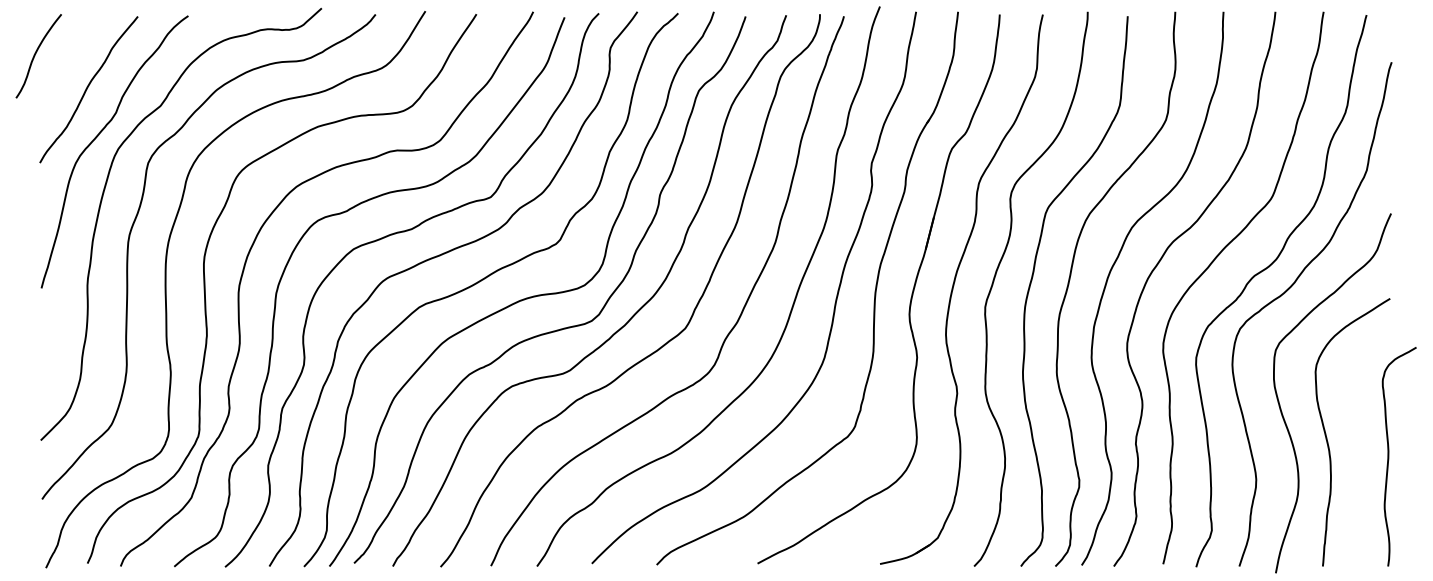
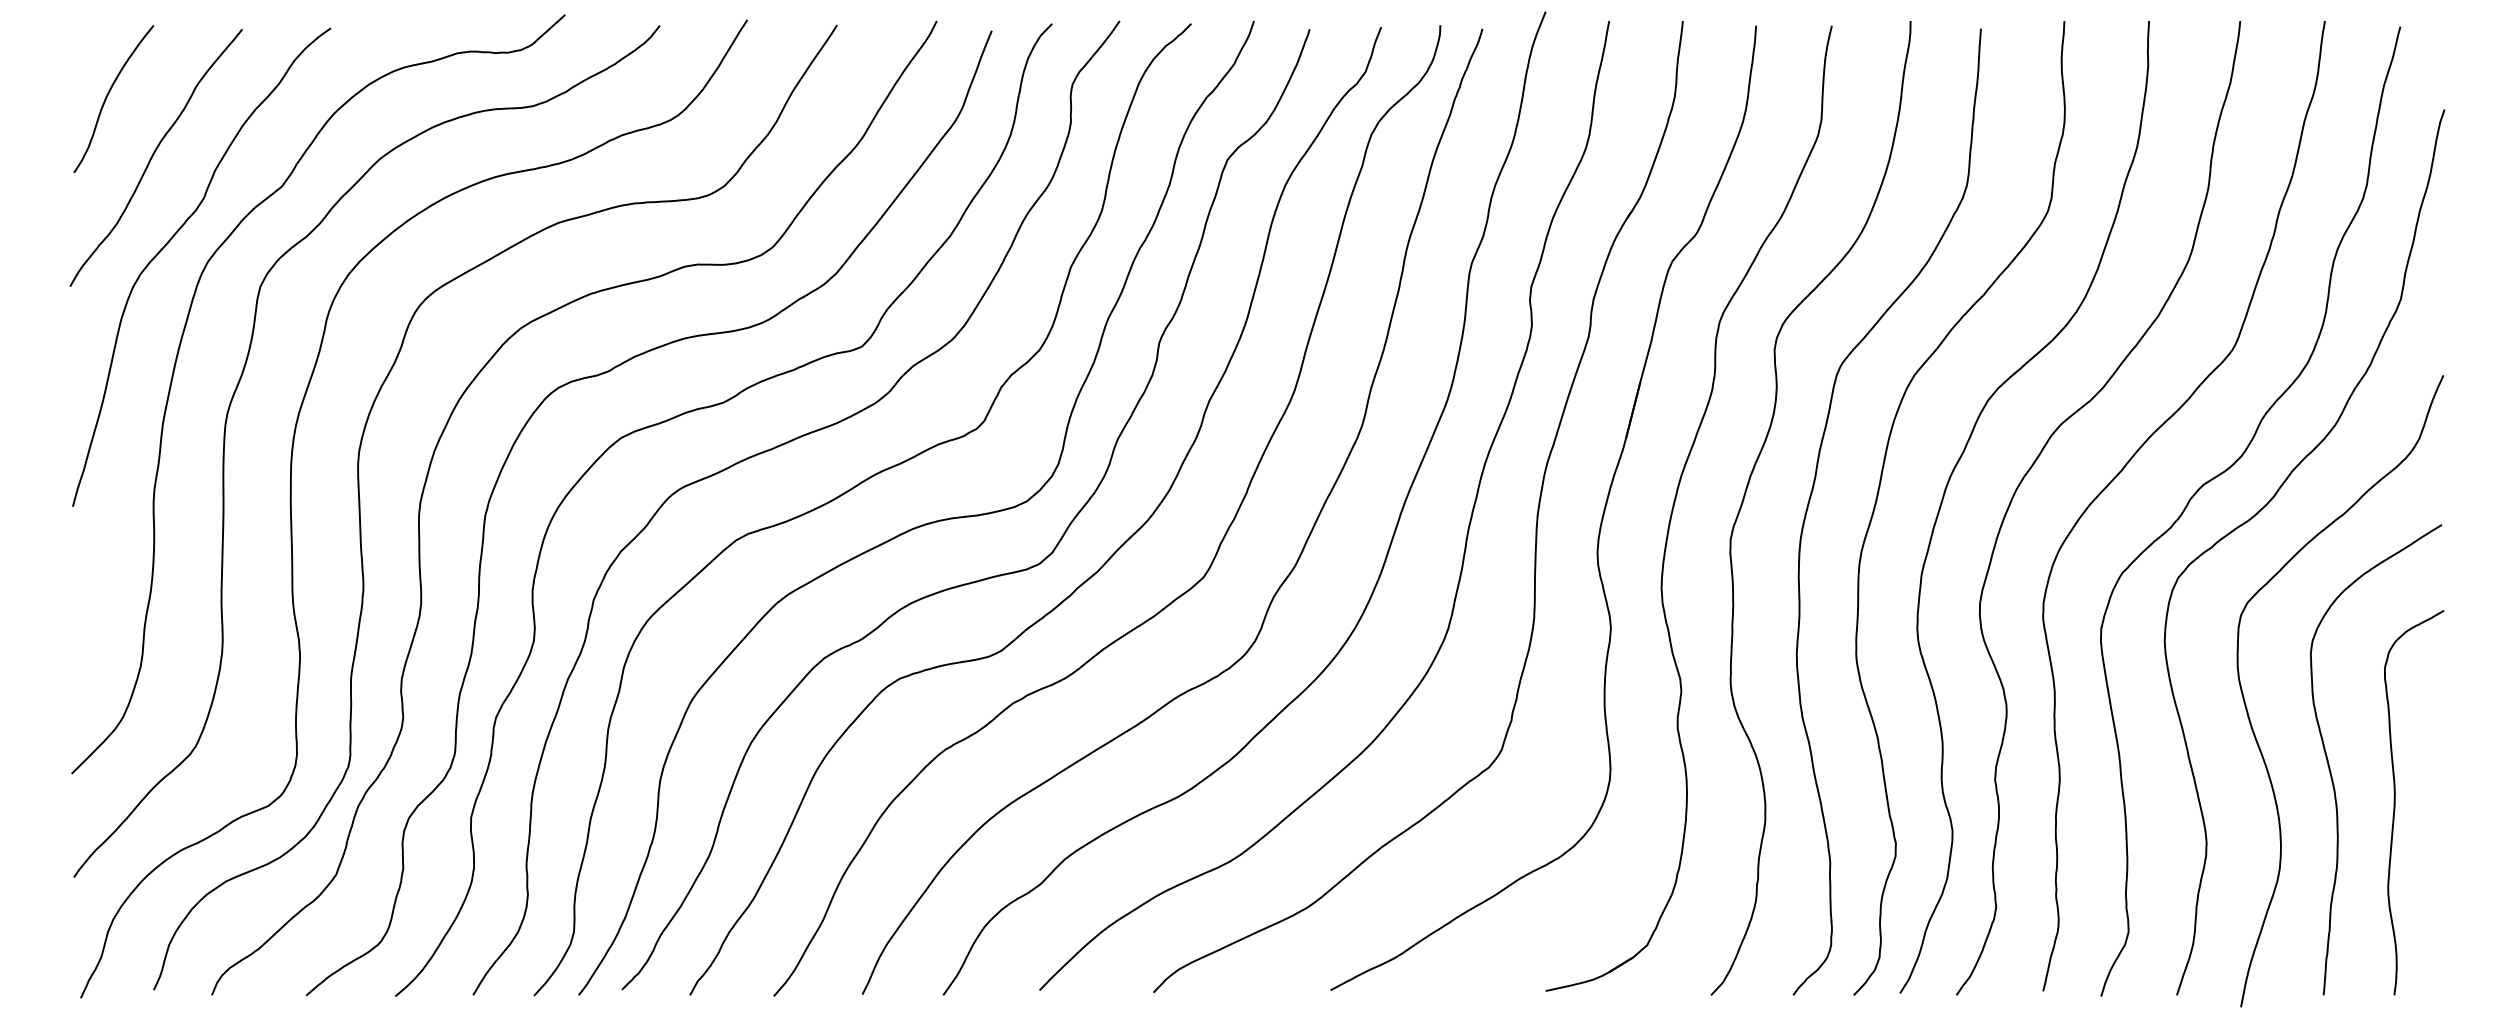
curve: (35, 56) -> (107, 99), moved
curve: (1389, 456) -> (2396, 802), moved

